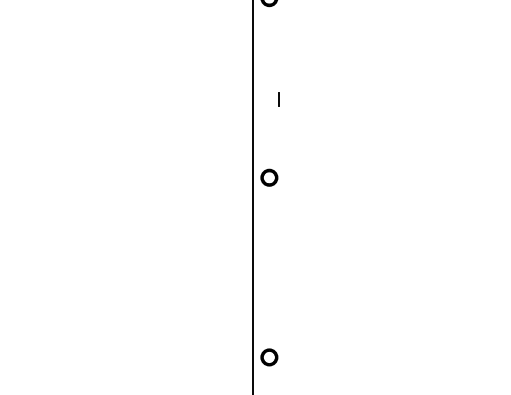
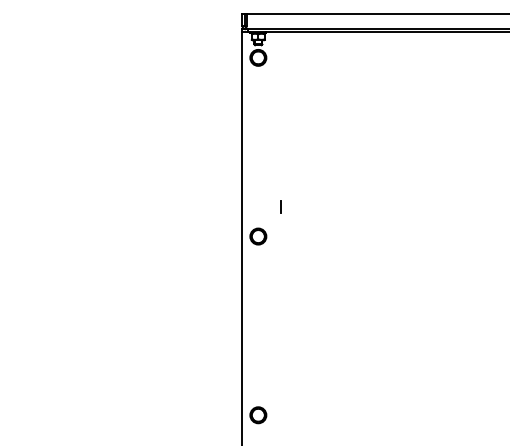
line: (278, 99) -> (280, 206), moved

